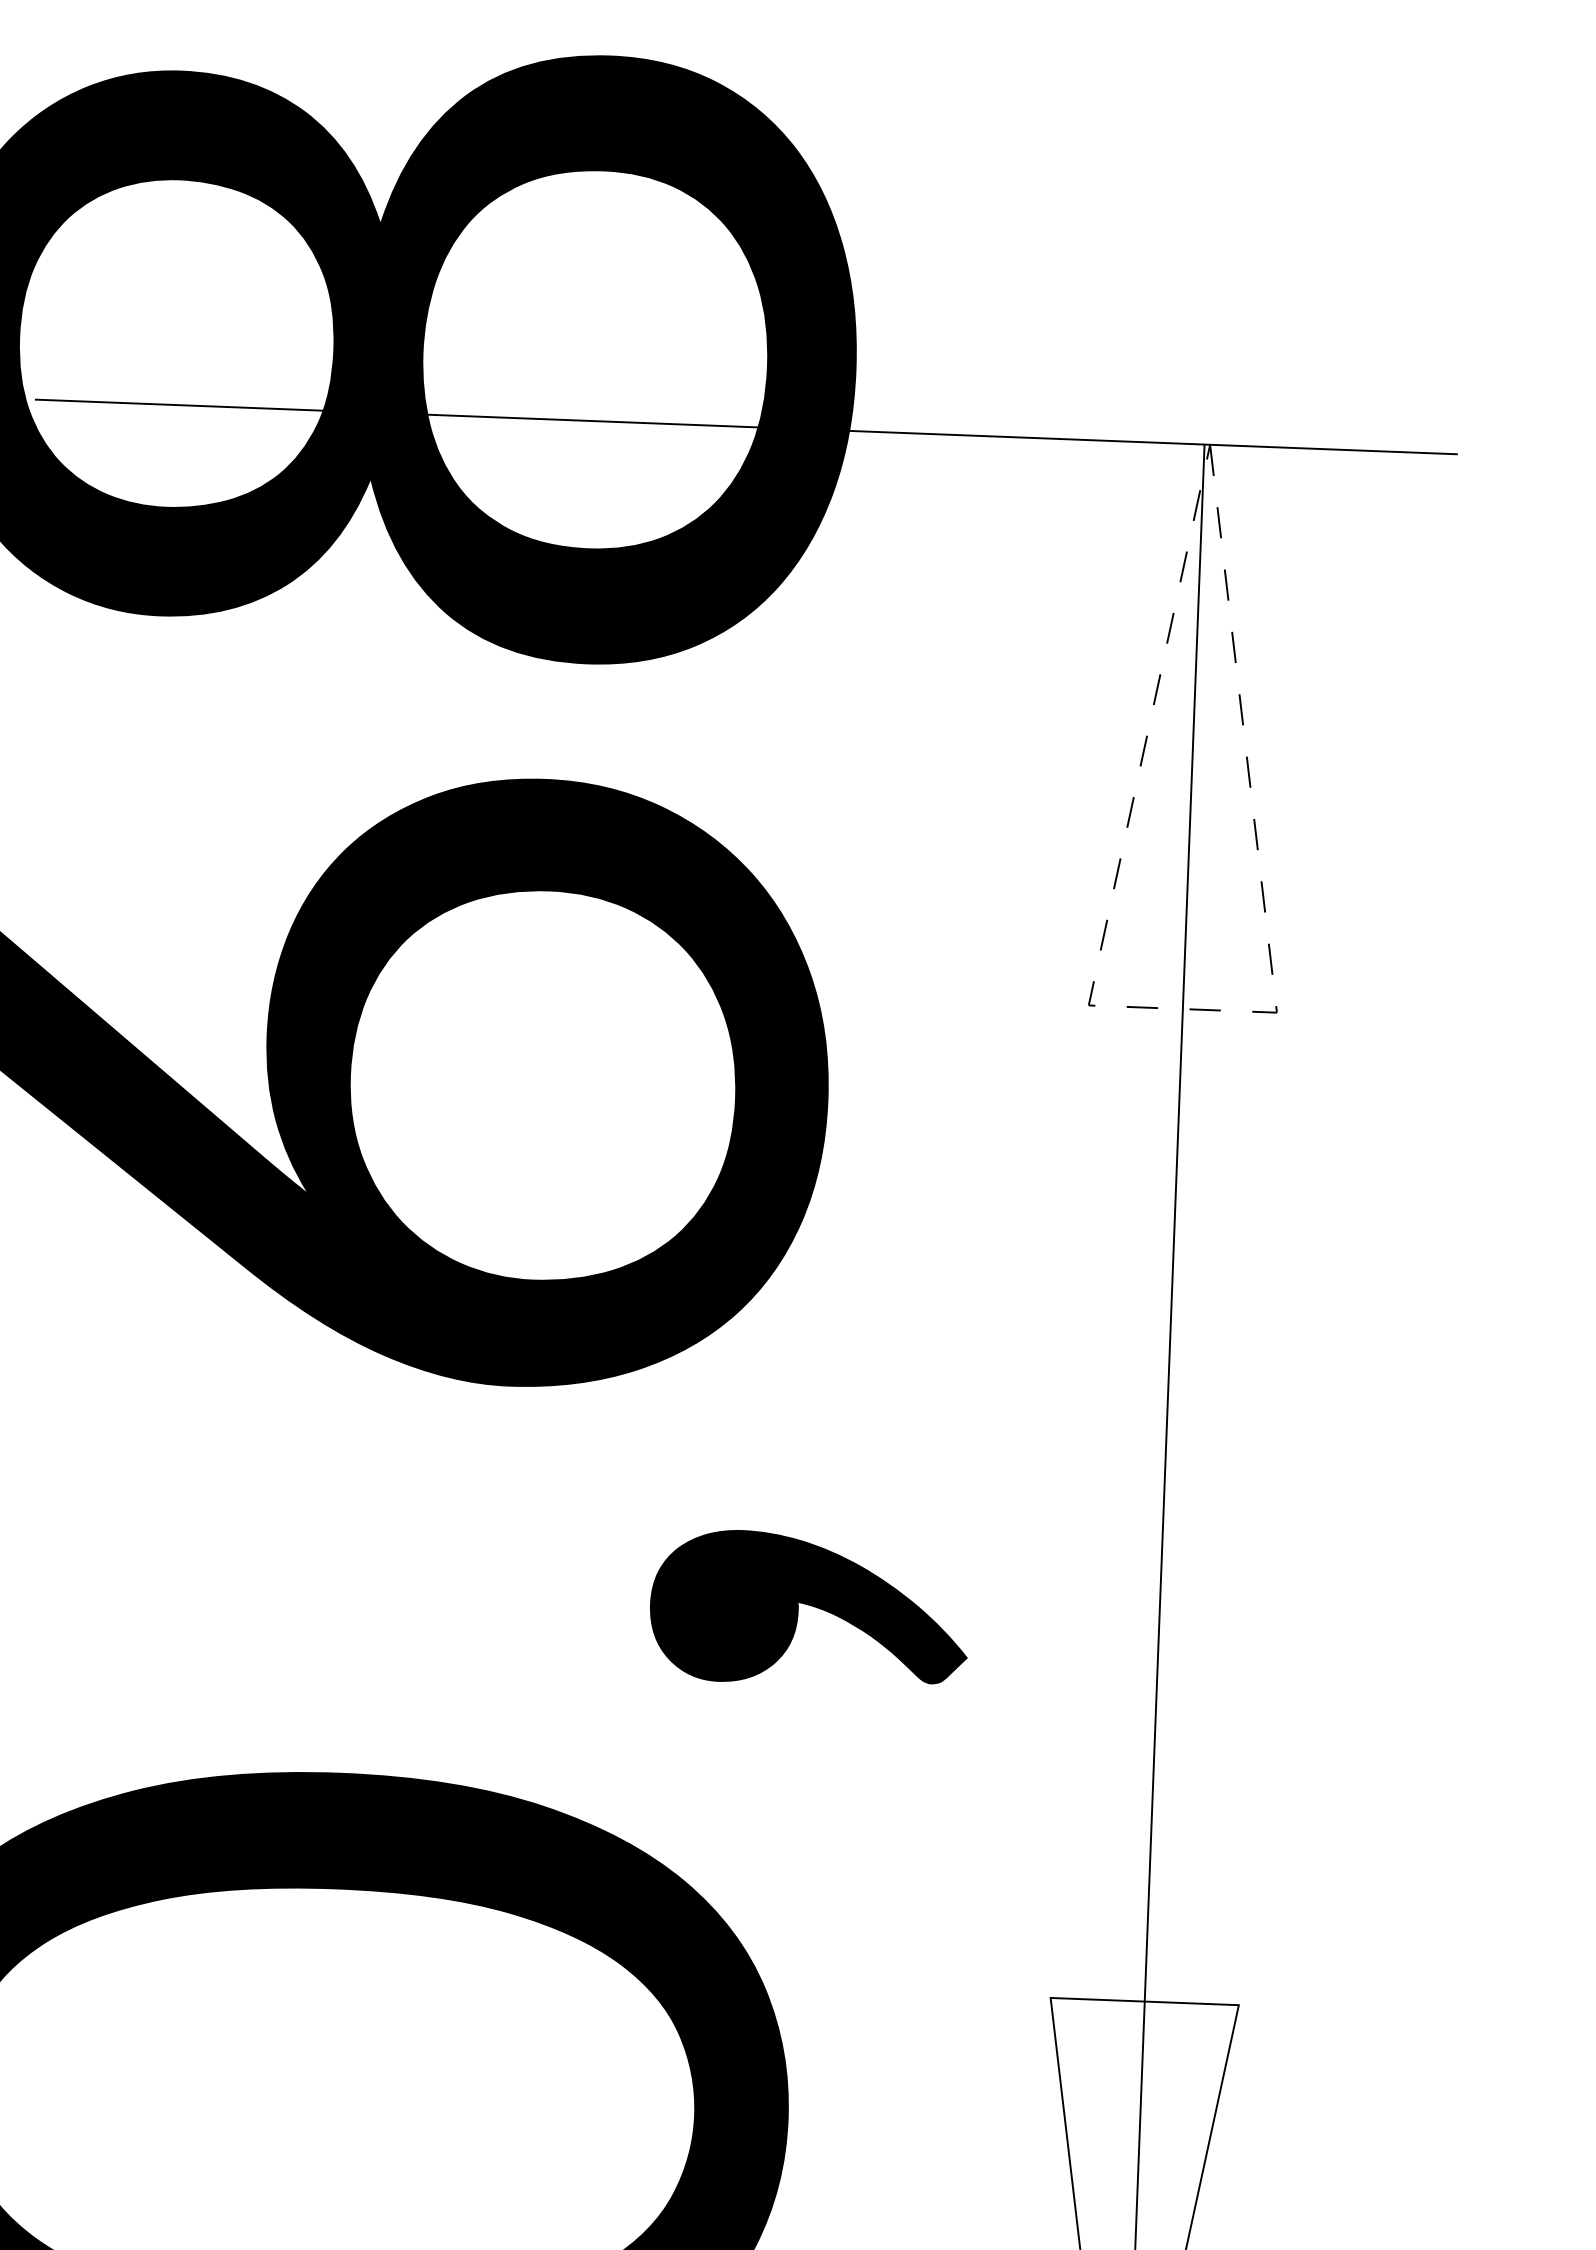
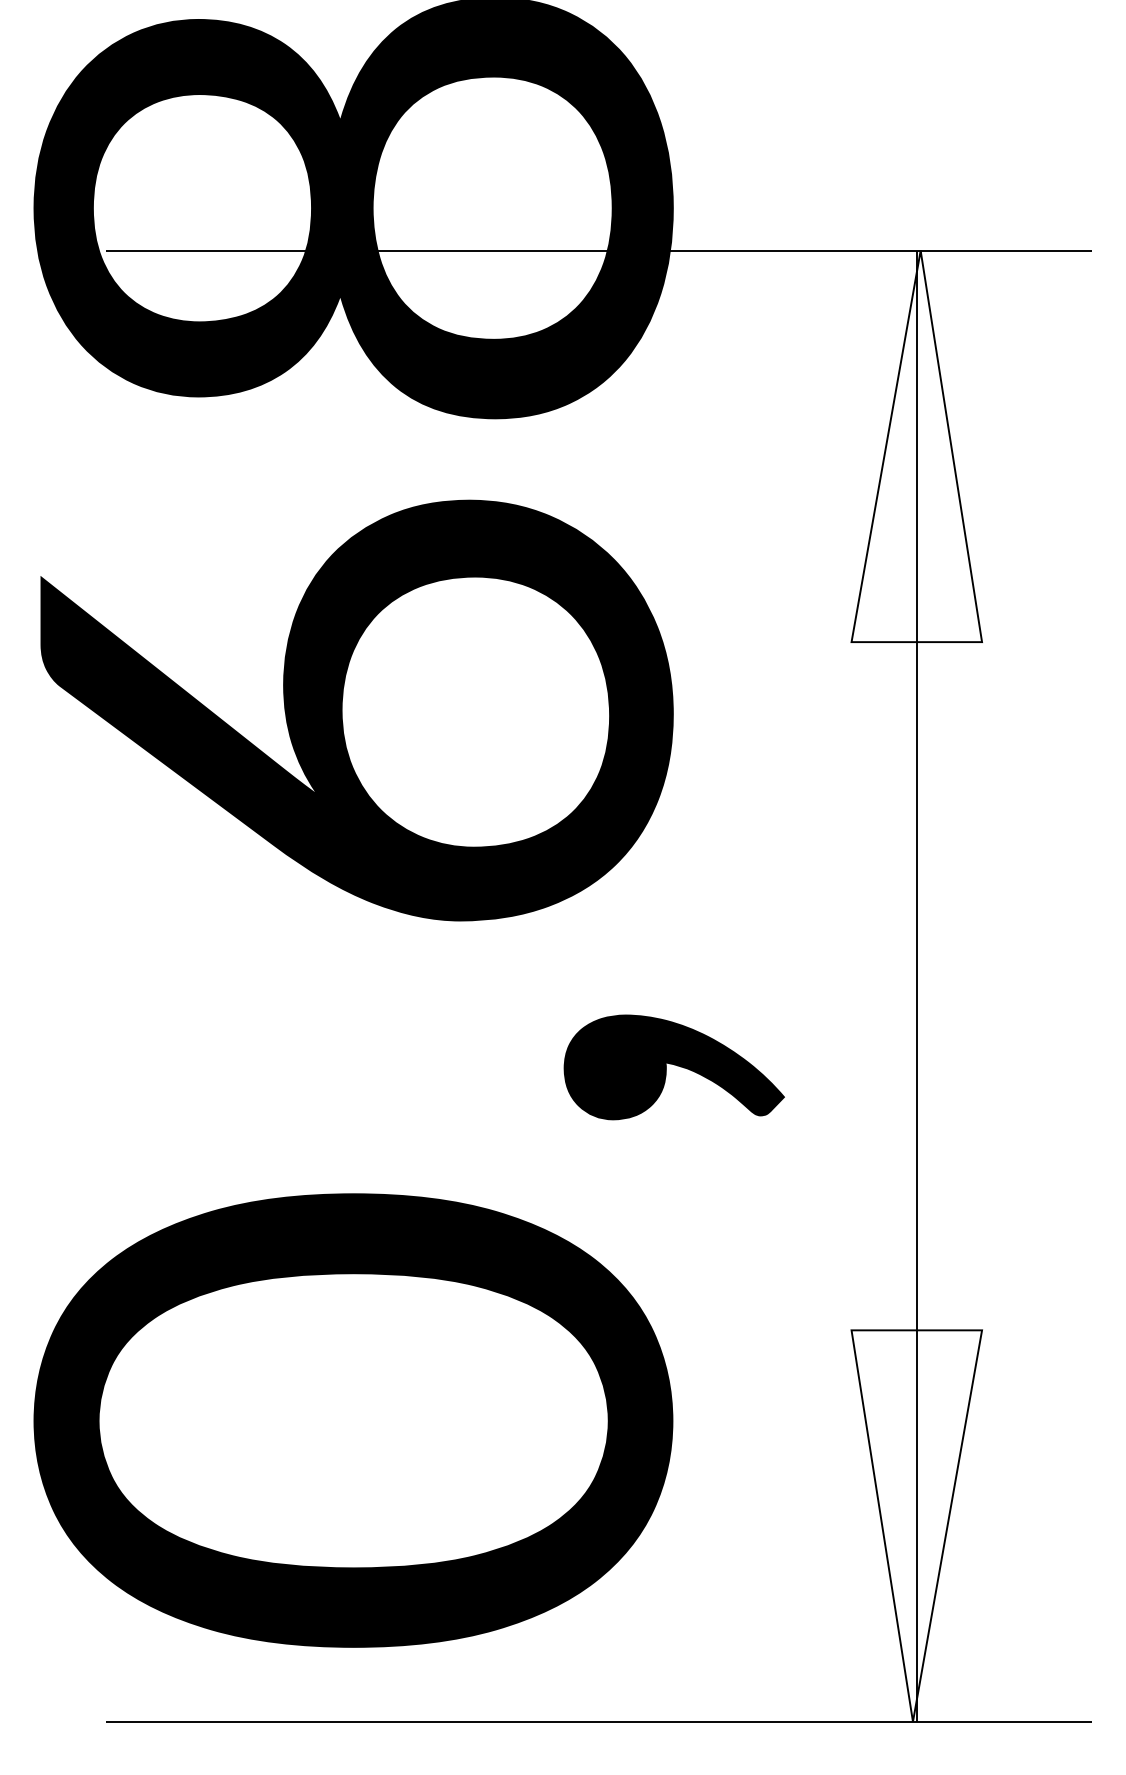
line: (1182, 1009) -> (916, 642), dashed -> solid

